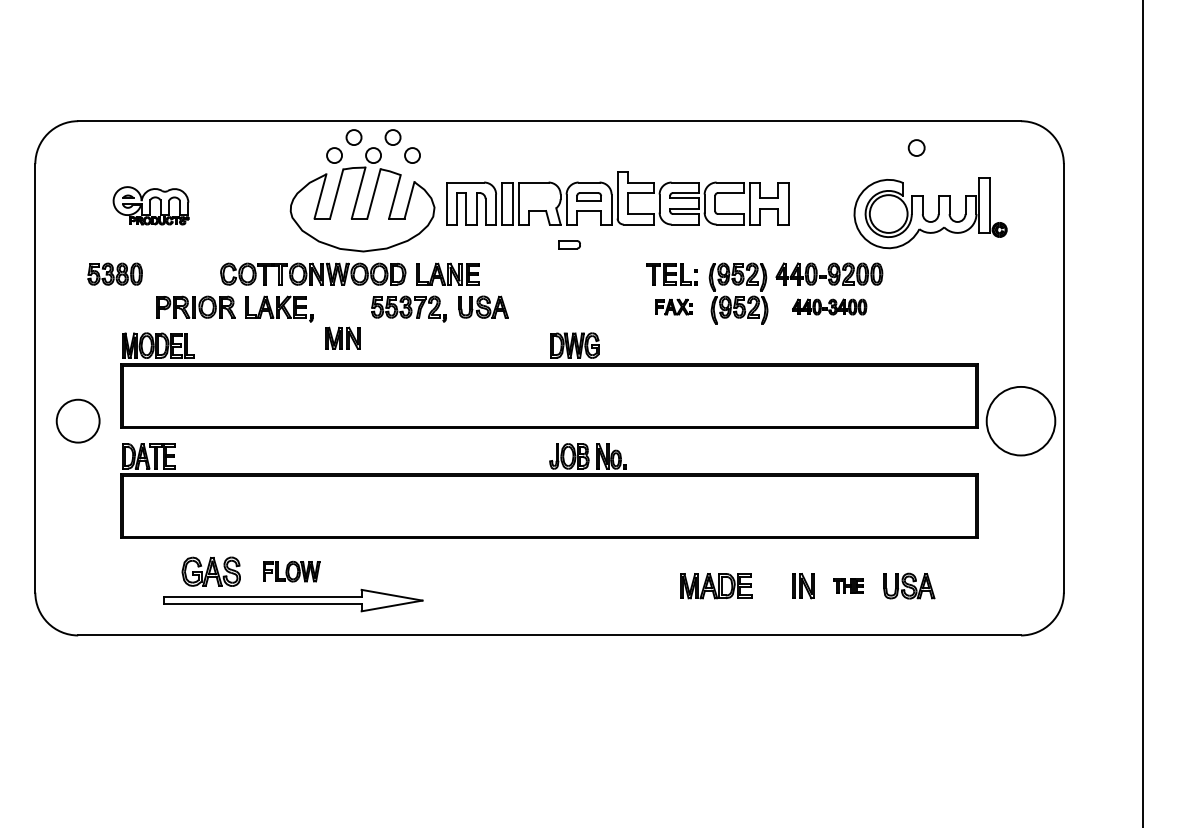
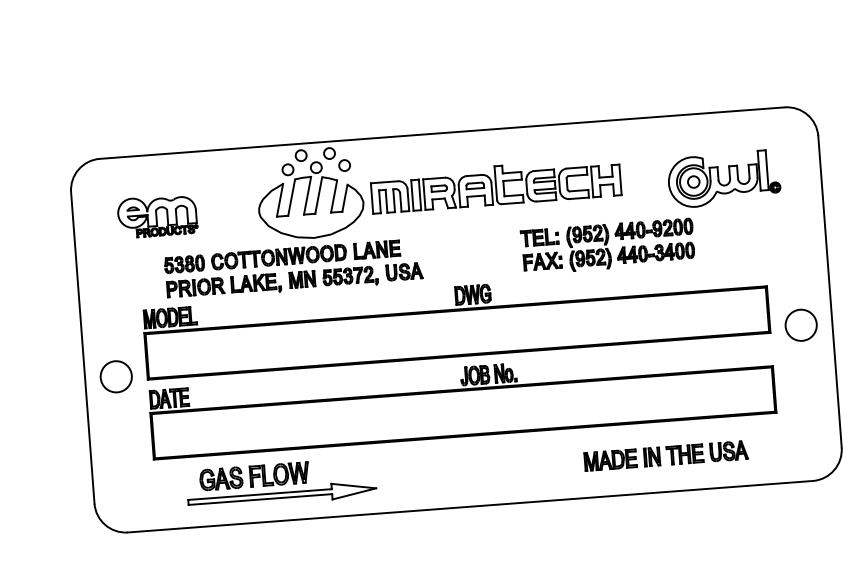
circle: (916, 147) -> (693, 181), moved
part: (150, 205) -> (157, 216), size x1.43
part: (569, 244) -> (439, 188), moved
part: (114, 273) -> (183, 263), moved
part: (673, 306) -> (542, 260), size x1.43
part: (829, 306) -> (655, 252), size x1.43
part: (342, 337) -> (302, 279), moved
circle: (1020, 420) -> (800, 324), size x0.62
part: (291, 571) -> (279, 474), size x1.43
part: (848, 585) -> (684, 454), size x1.67
part: (716, 586) -> (610, 460), moved

